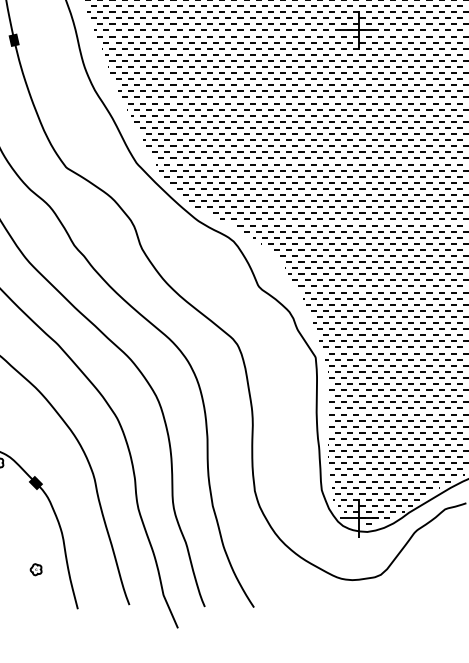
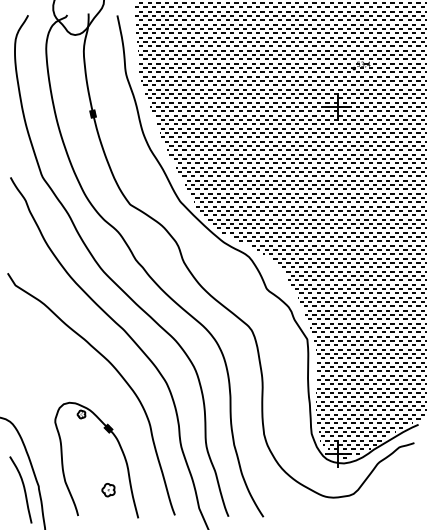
part: (35, 570) -> (108, 490), size x1.6

